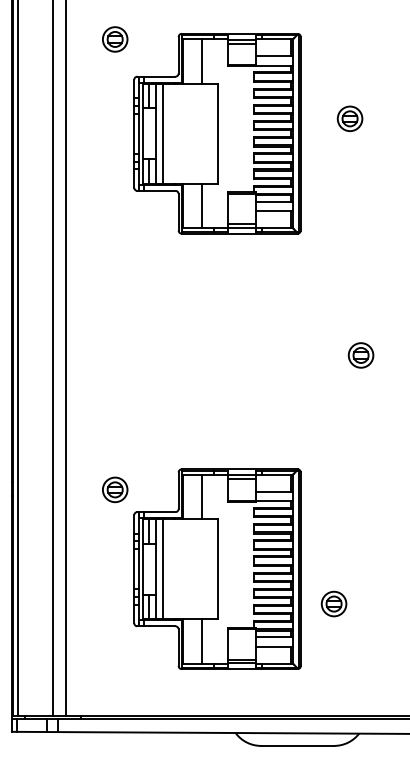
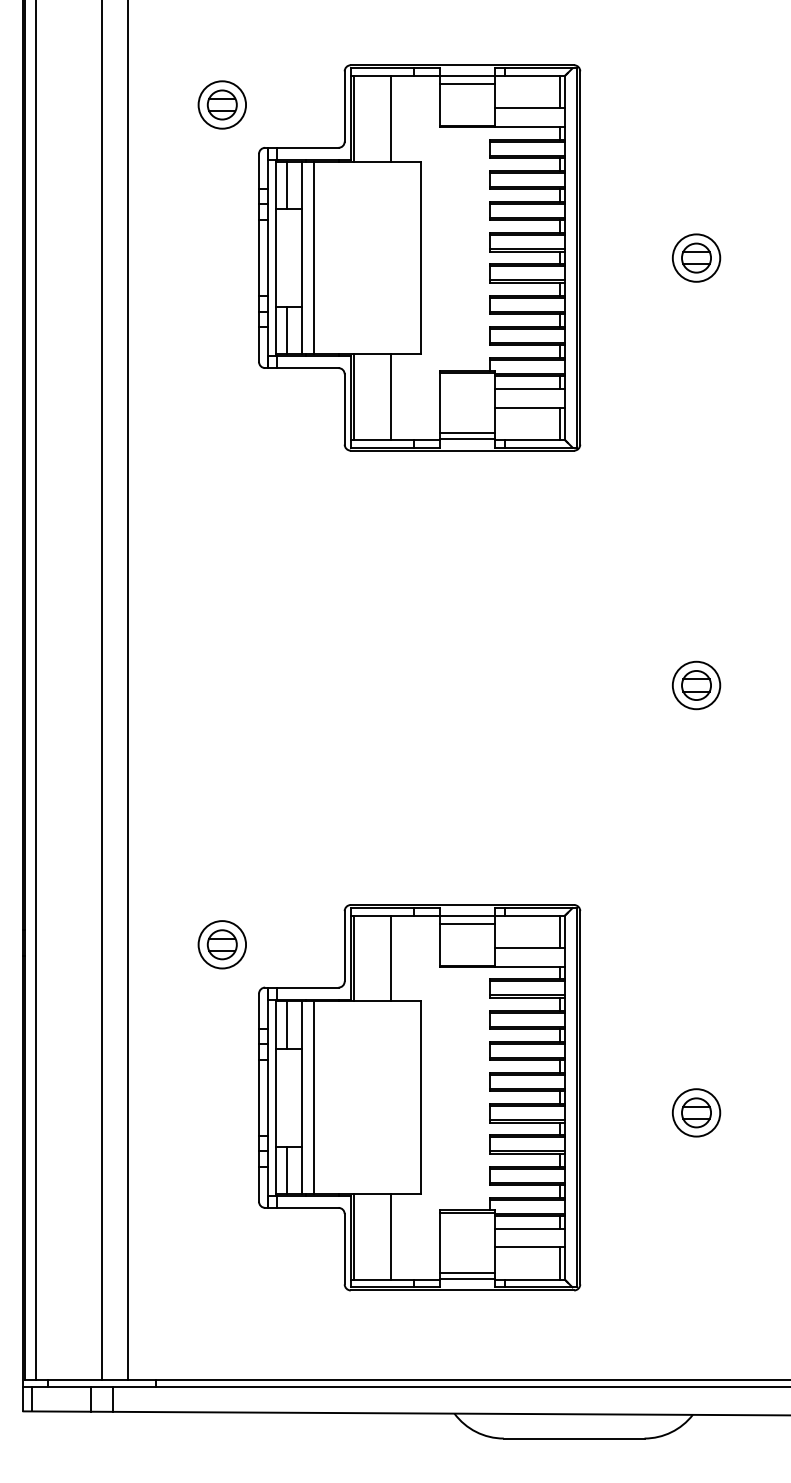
part: (115, 39) -> (222, 105), moved
part: (349, 118) -> (695, 257), moved
part: (333, 603) -> (695, 1111), moved

